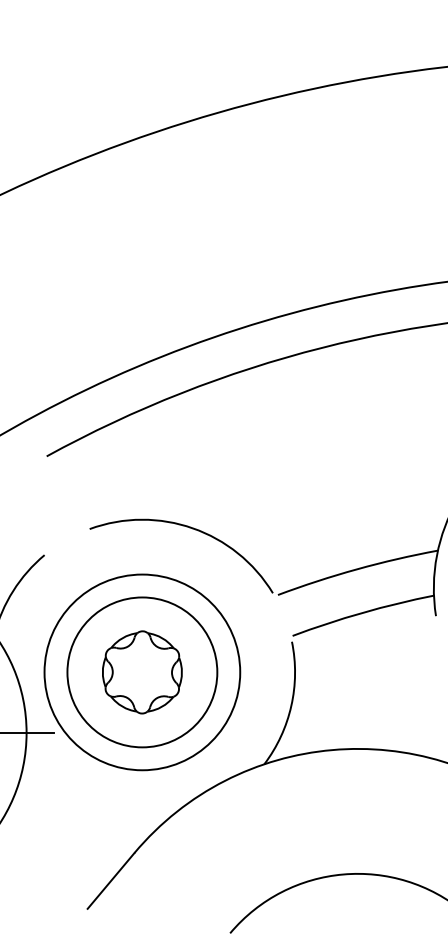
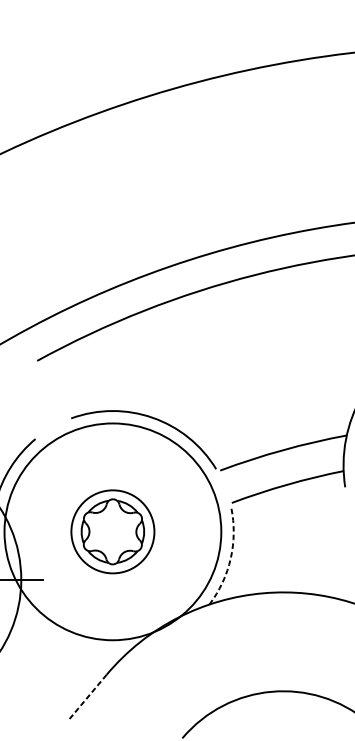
circle: (142, 672) -> (113, 531), size x0.7
circle: (142, 672) -> (113, 531), size x1.4
arc: (291, 706) -> (230, 558), solid -> dashed
line: (110, 881) -> (87, 697), solid -> dashed

